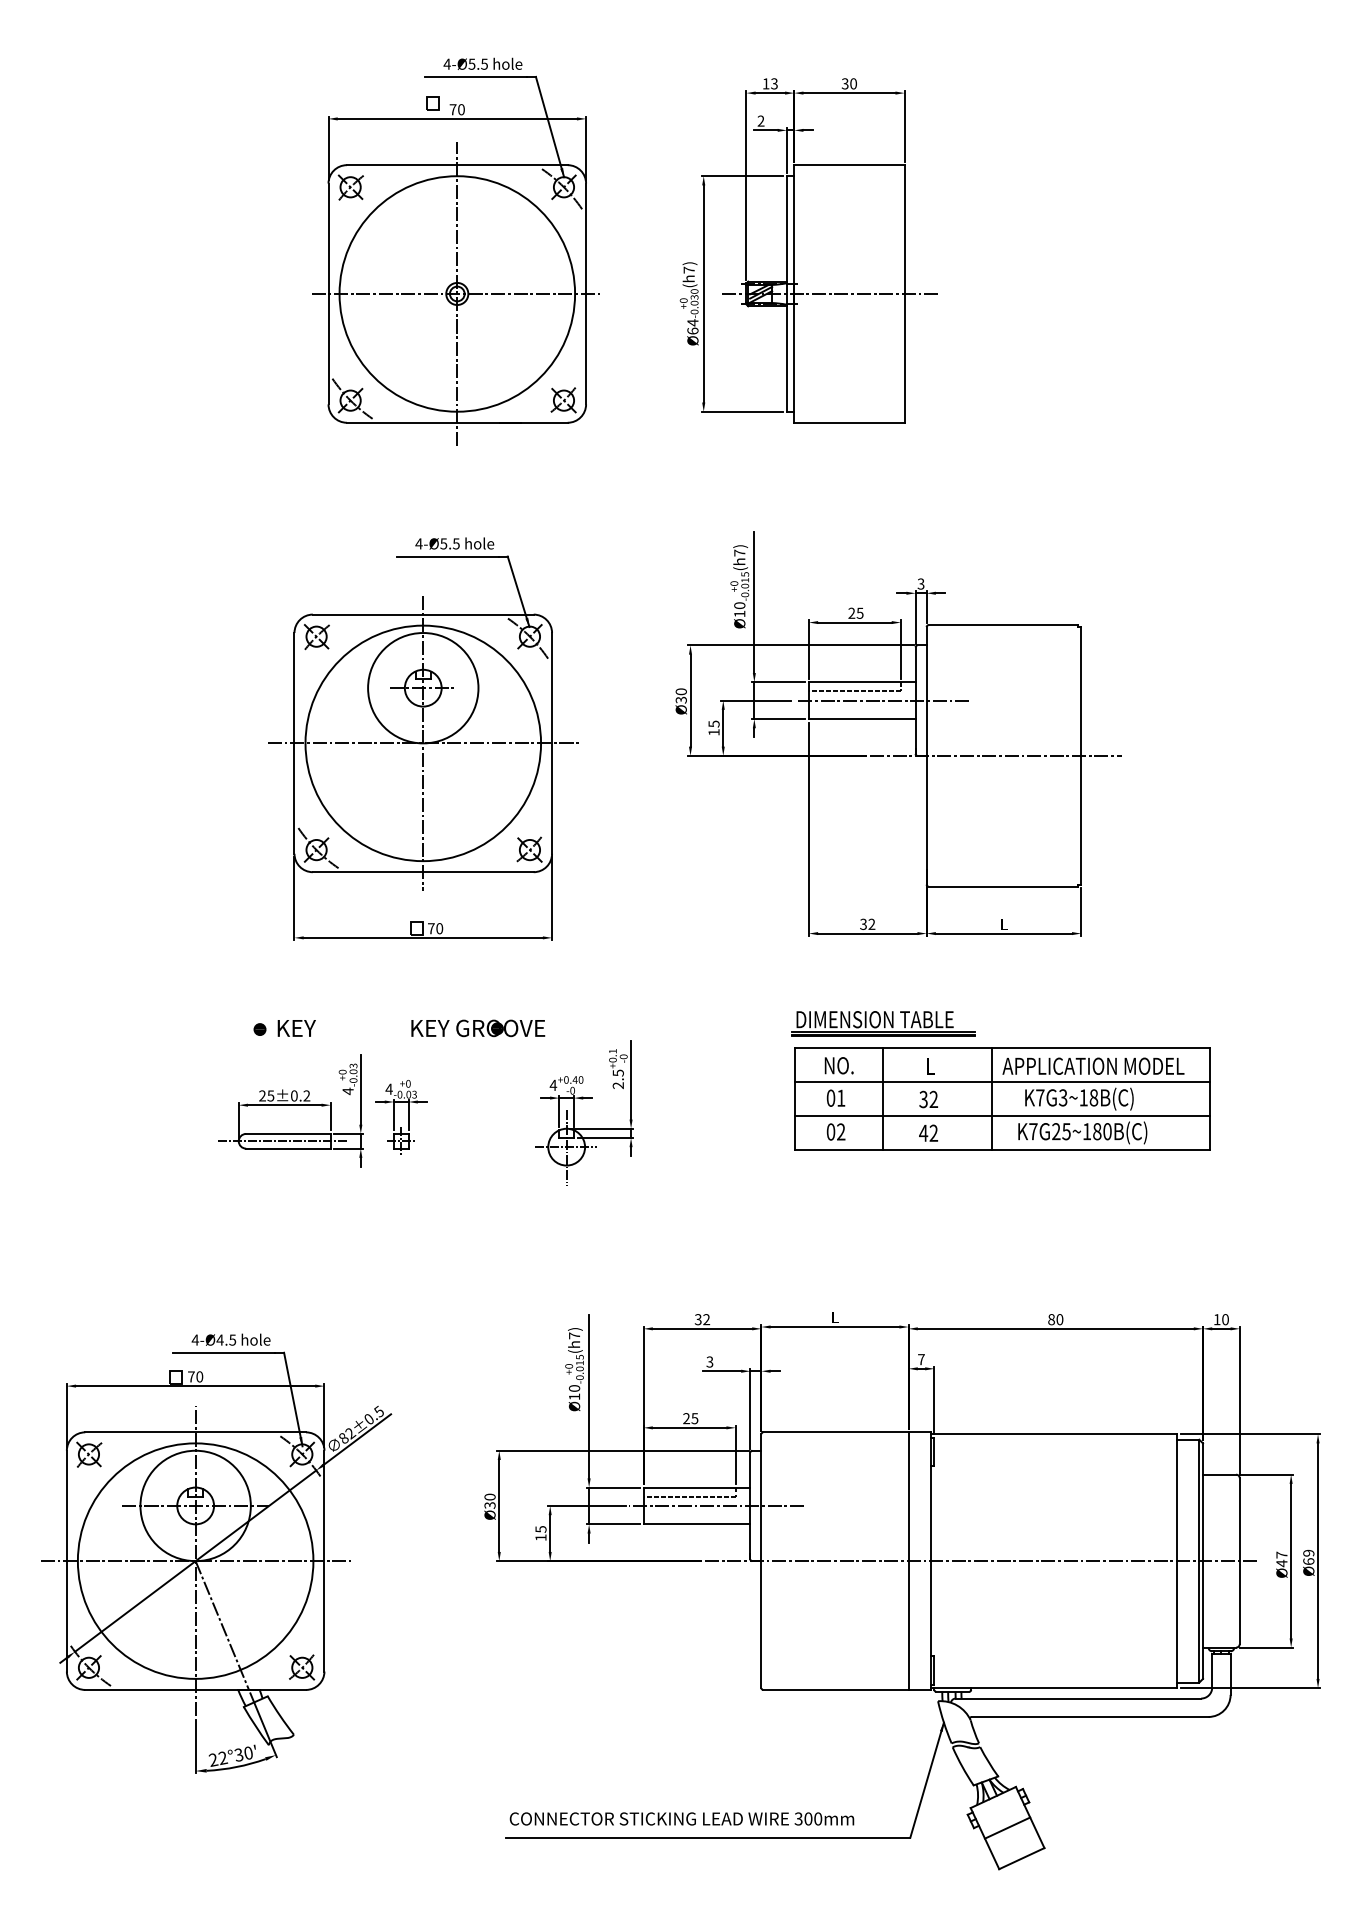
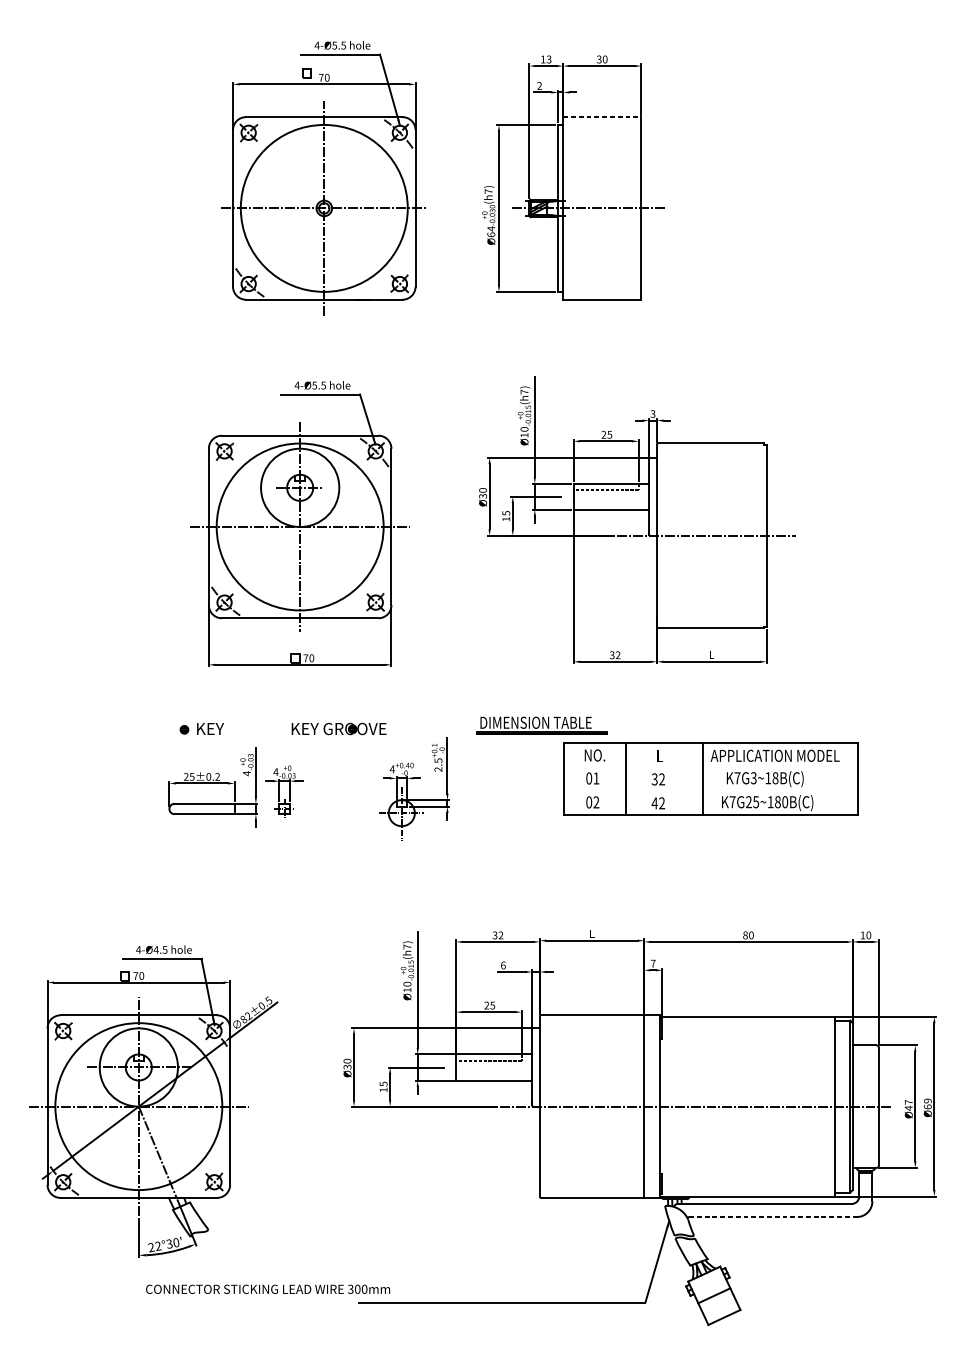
line: (849, 165) -> (602, 117), solid -> dashed
line: (881, 700) -> (624, 496), removed
part: (883, 1023) -> (542, 725), moved
line: (1002, 1082) -> (710, 767), removed
line: (1002, 1115) -> (710, 790), removed
line: (282, 1141) -> (200, 809), removed
text: (709, 1361) -> (503, 965), 3 -> 6
line: (716, 1505) -> (508, 1067), removed
line: (1090, 1716) -> (773, 1216), solid -> dashed
text: (681, 1818) -> (267, 1289), moved

